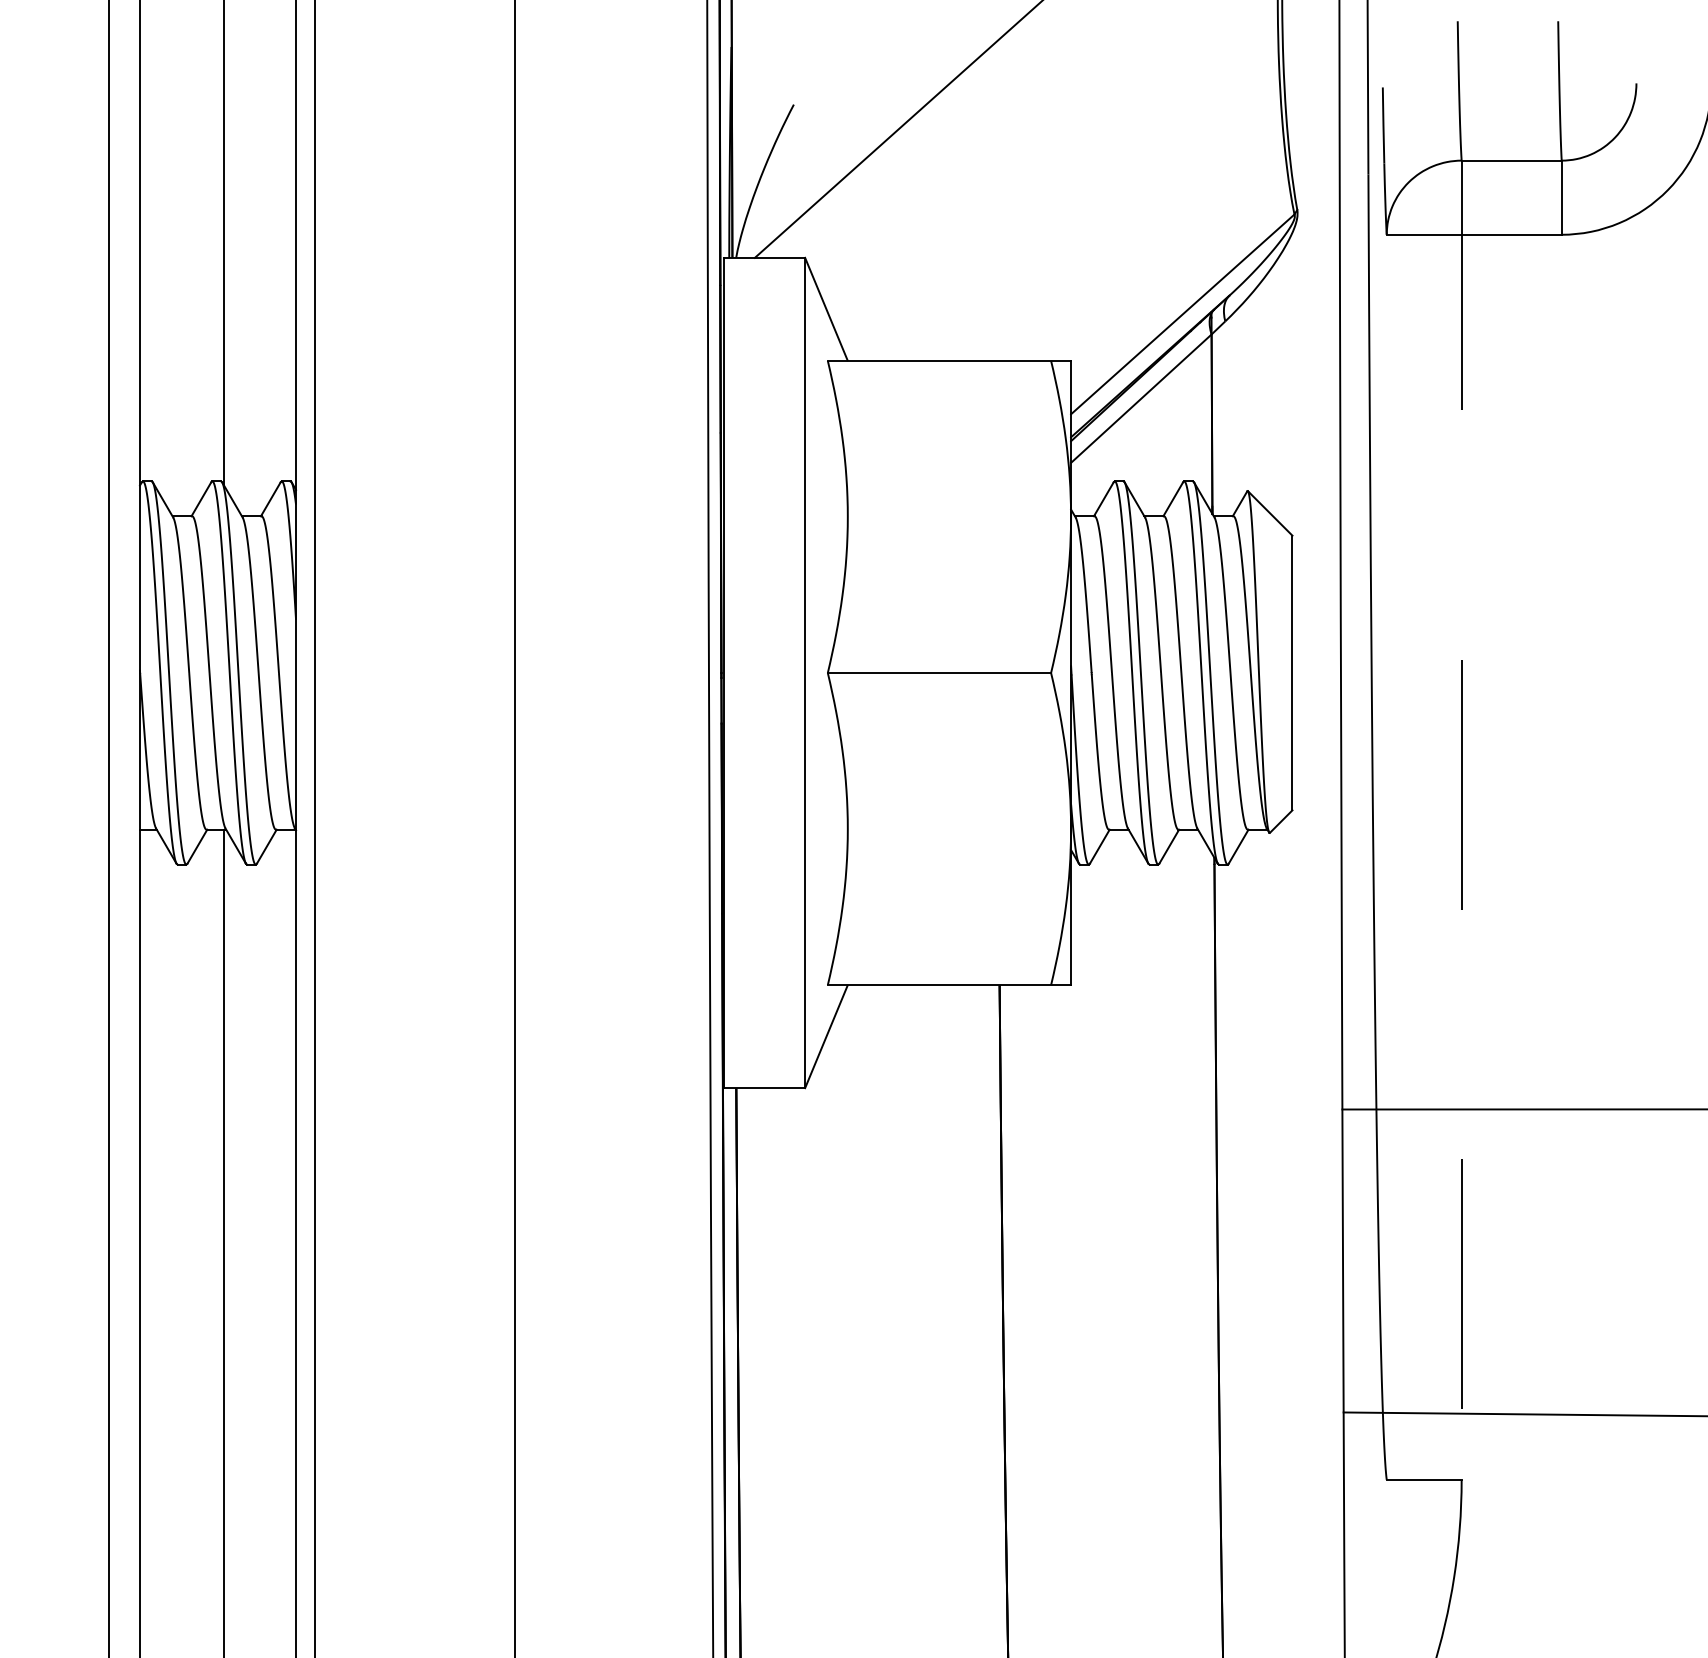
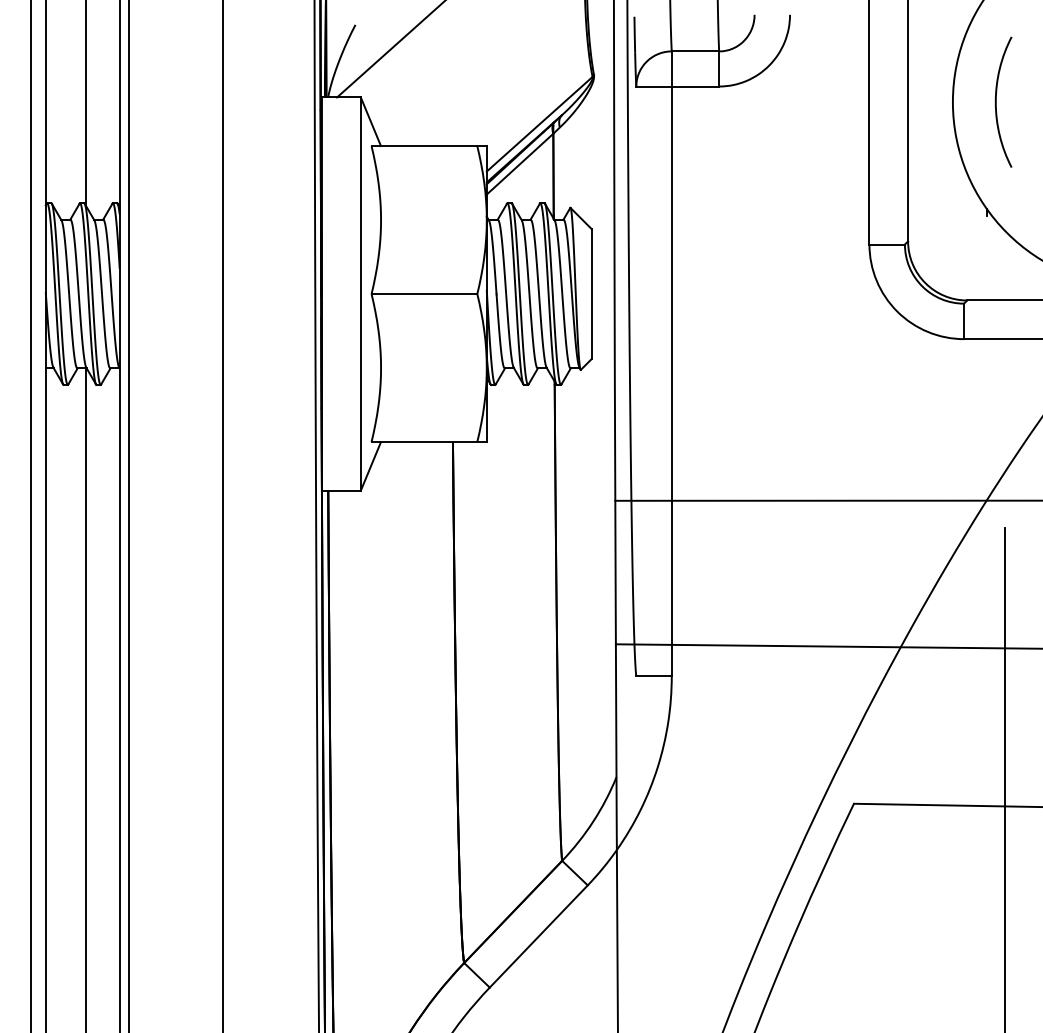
line: (1461, 821) -> (671, 364), dashed -> solid

